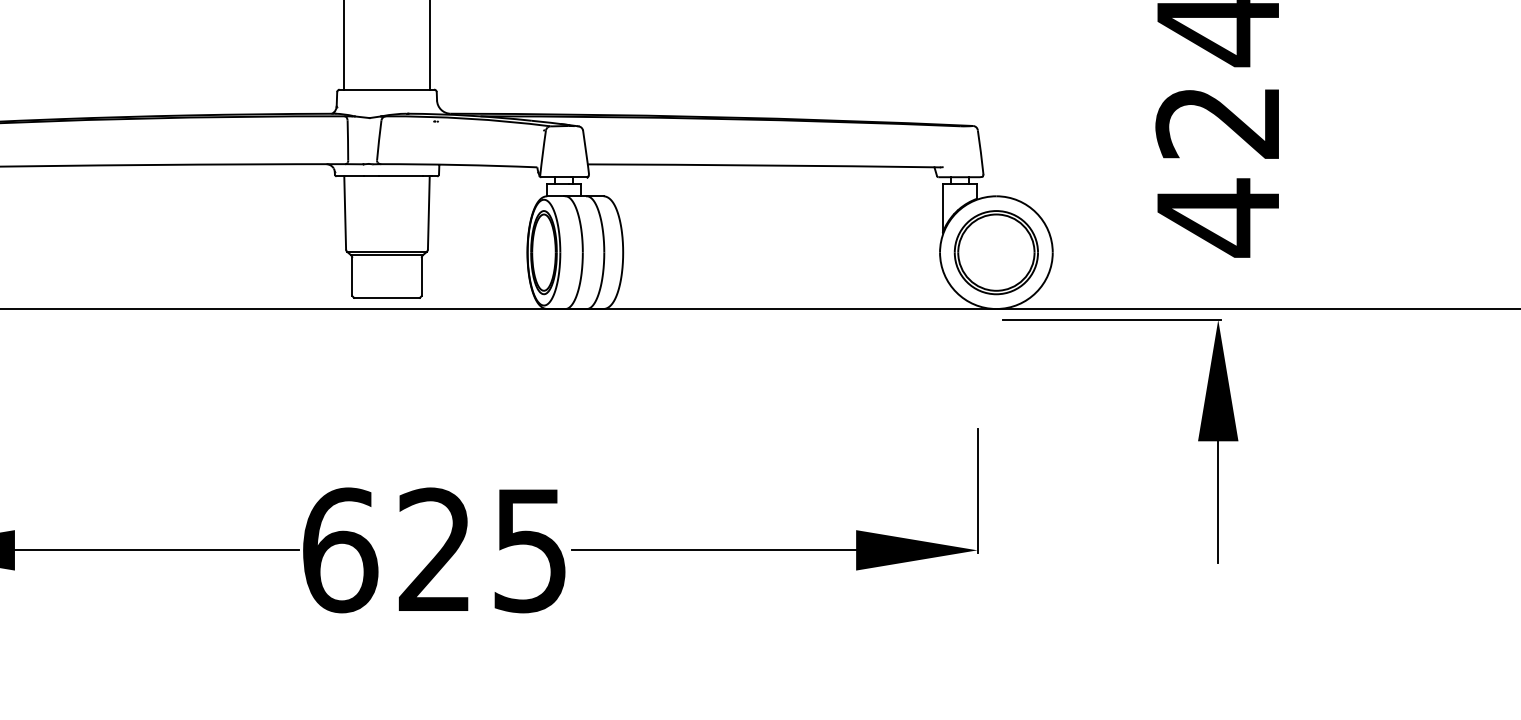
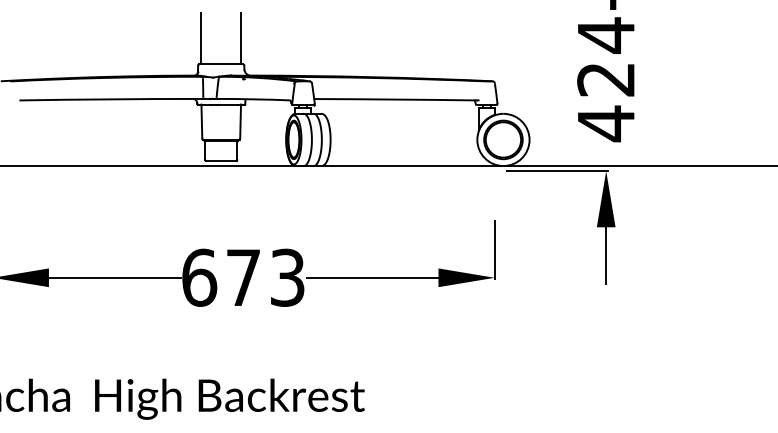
text: (482, 549) -> (265, 277), 625 -> 673

